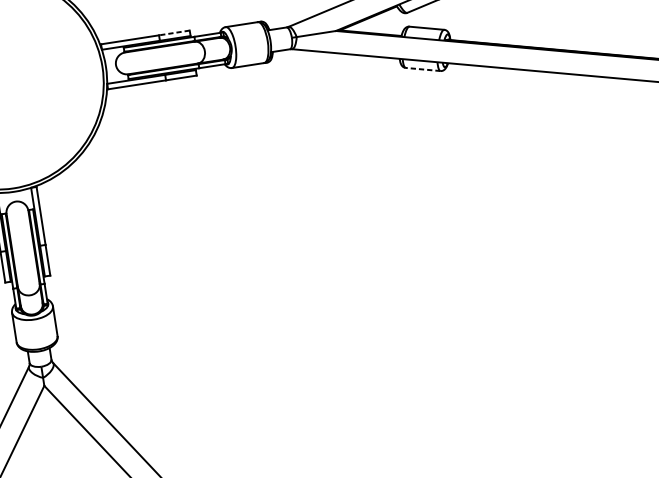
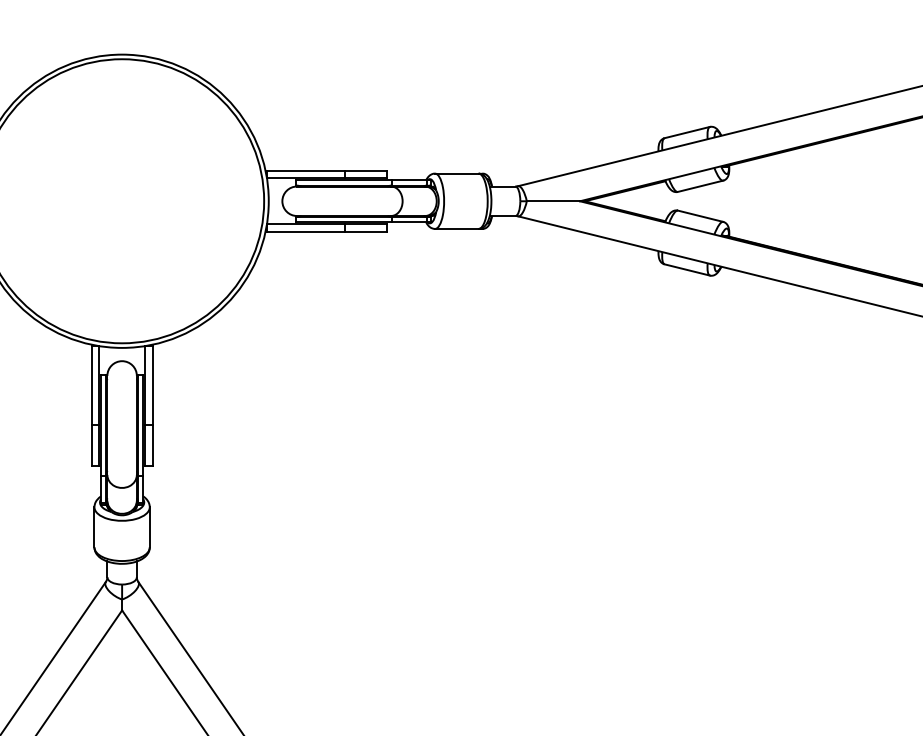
line: (174, 32) -> (366, 170), dashed -> solid
line: (422, 69) -> (686, 269), dashed -> solid

